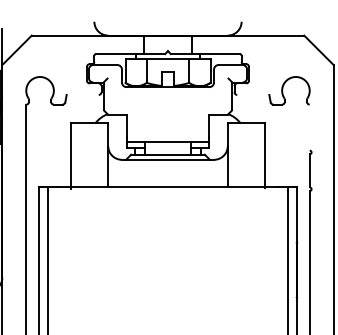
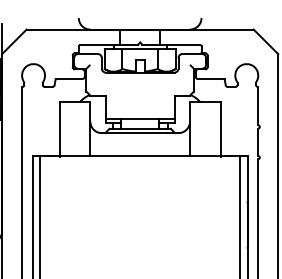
line: (82, 94) -> (68, 78), added
line: (253, 94) -> (211, 78), added
line: (309, 127) -> (258, 106), added

